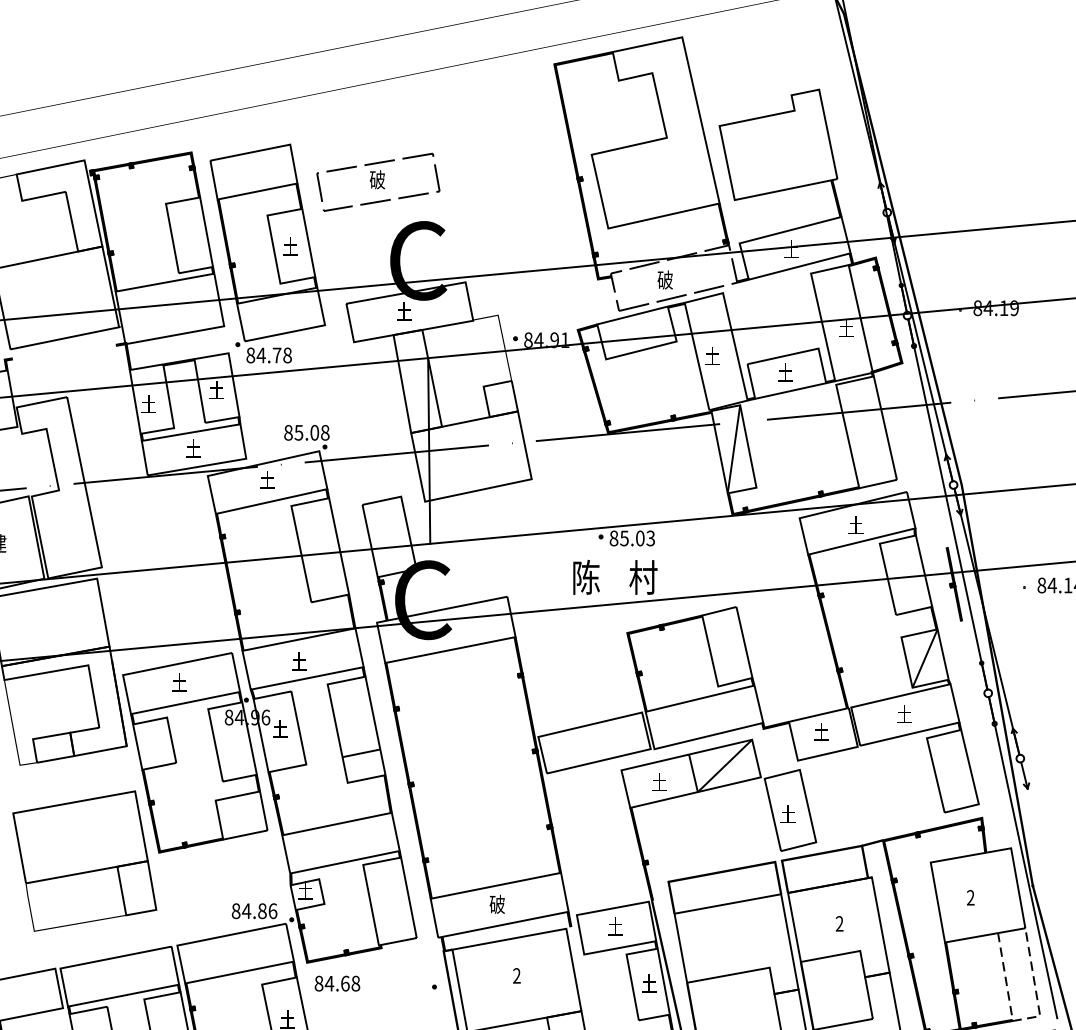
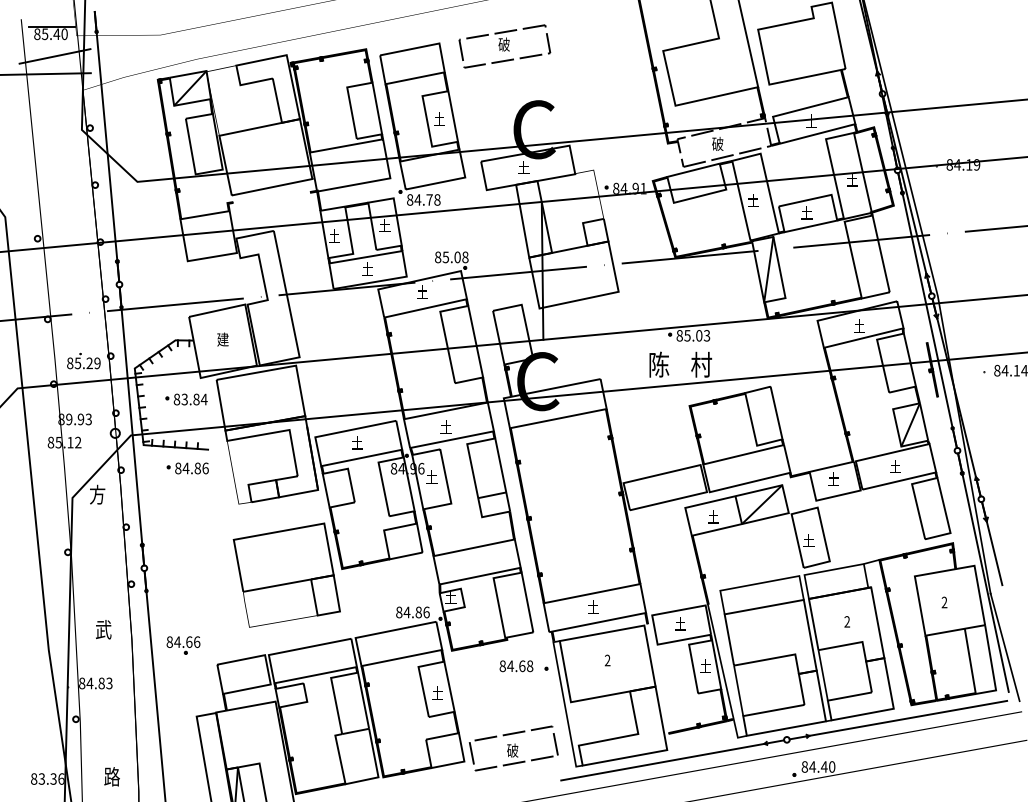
part: (377, 182) -> (504, 46), moved
line: (1035, 818) -> (992, 543), added
text: (496, 904) -> (592, 607), 破 -> 土
text: (337, 983) -> (516, 666), moved
line: (1027, 1019) -> (986, 692), dashed -> solid

